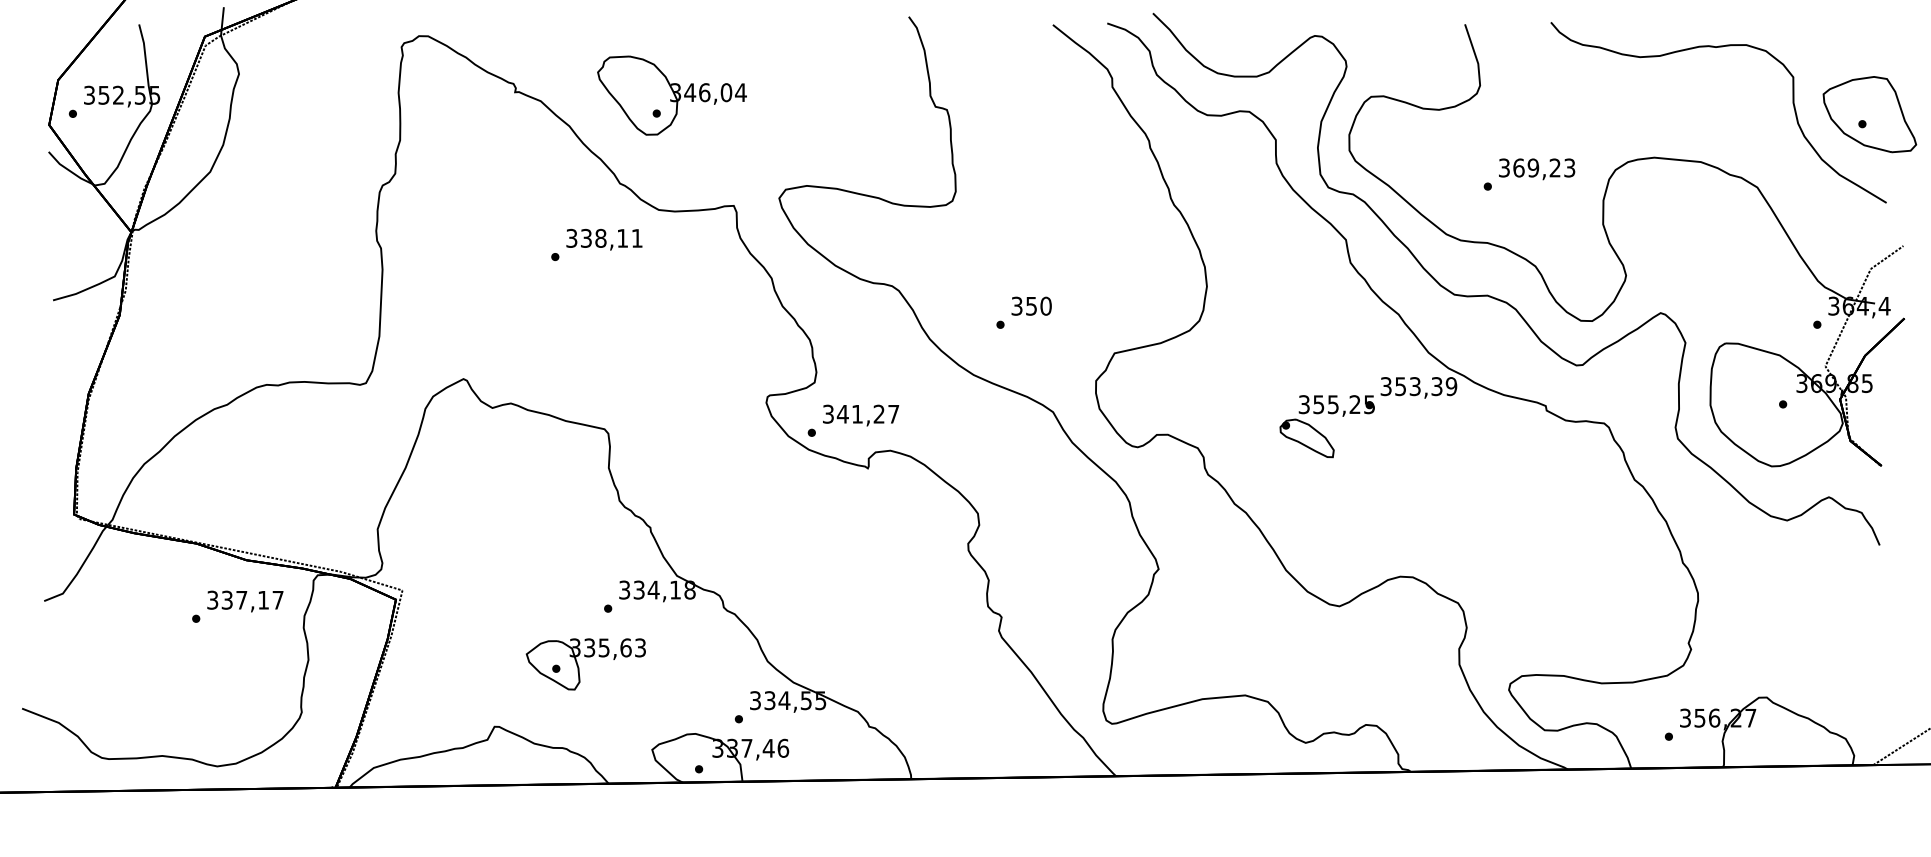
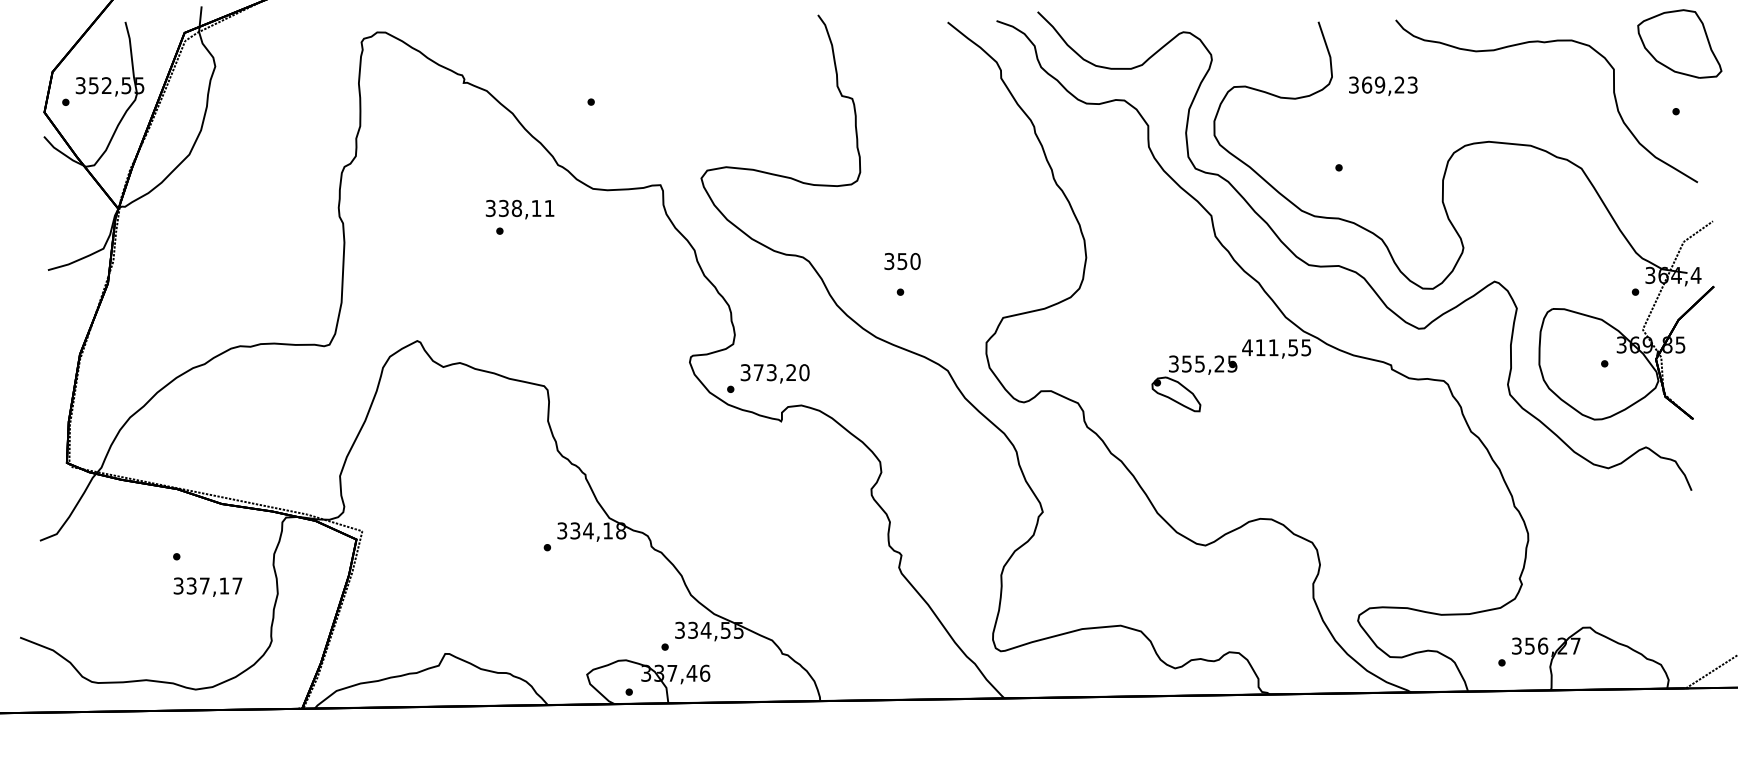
part: (671, 95) -> (604, 85), removed
part: (1869, 114) -> (1679, 43), moved
text: (1537, 168) -> (1383, 85), moved
text: (603, 239) -> (519, 209), moved
text: (1031, 306) -> (902, 261), moved
text: (1418, 386) -> (1276, 347), 353,39 -> 411,55
text: (868, 414) -> (781, 372), 341,27 -> 373,20
text: (244, 600) -> (207, 586), moved
part: (585, 664) -> (527, 597), removed

